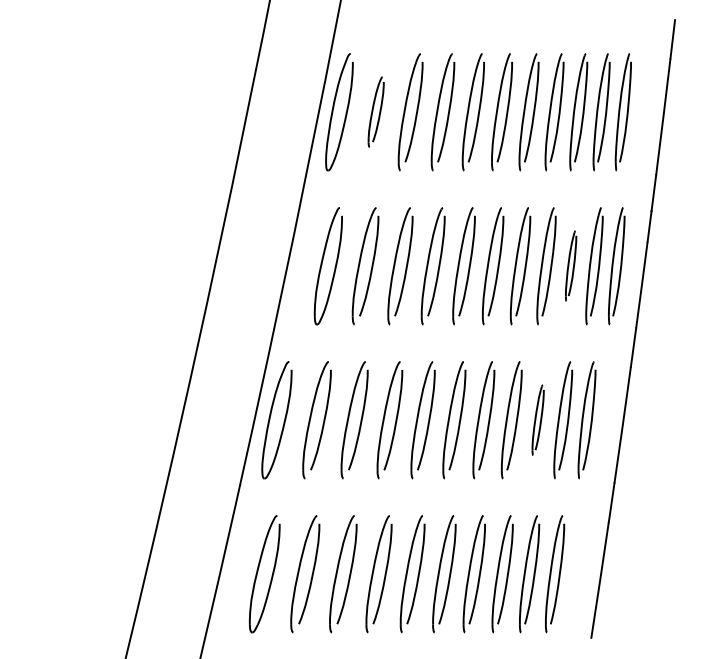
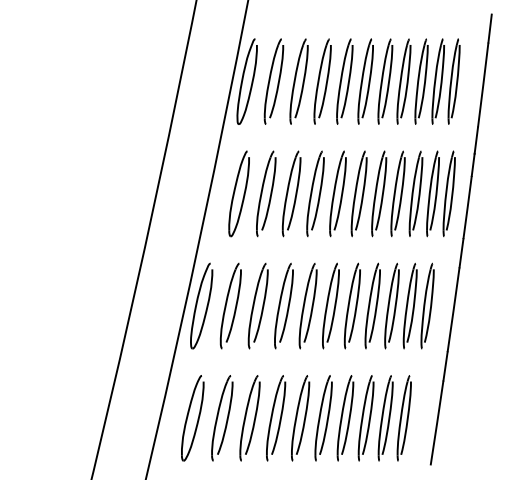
part: (375, 111) -> (273, 81), size x1.67
part: (570, 265) -> (415, 193), size x1.67
part: (537, 419) -> (391, 305), size x1.67

